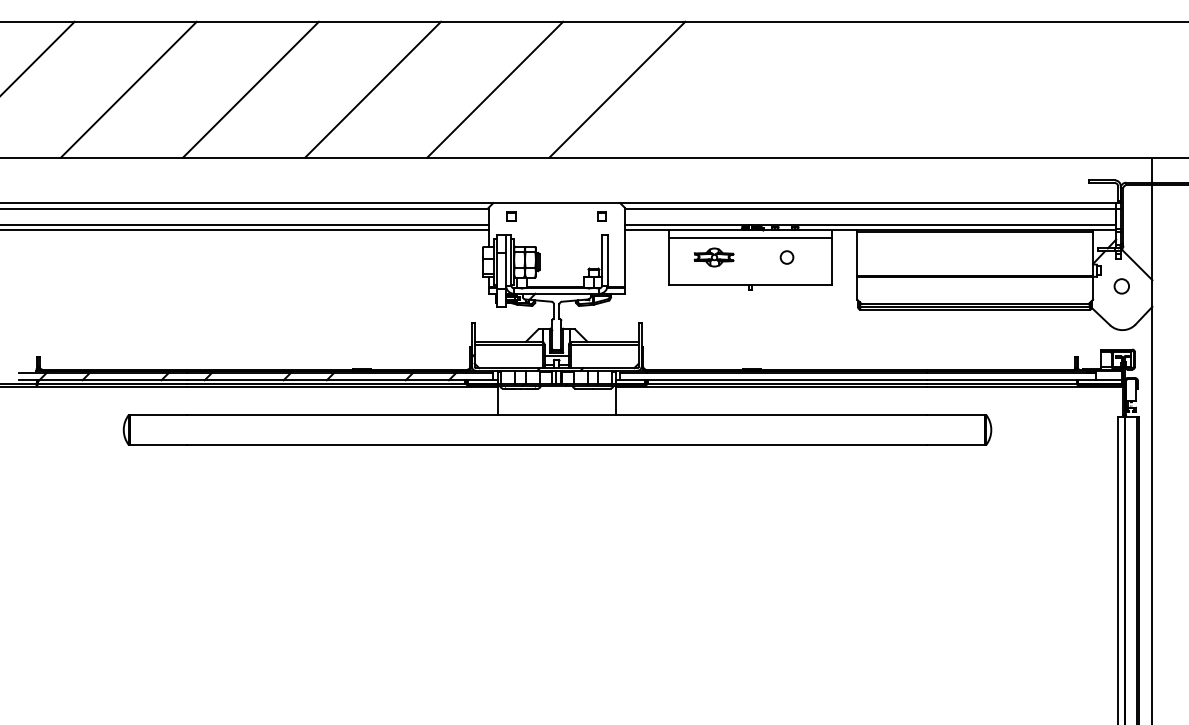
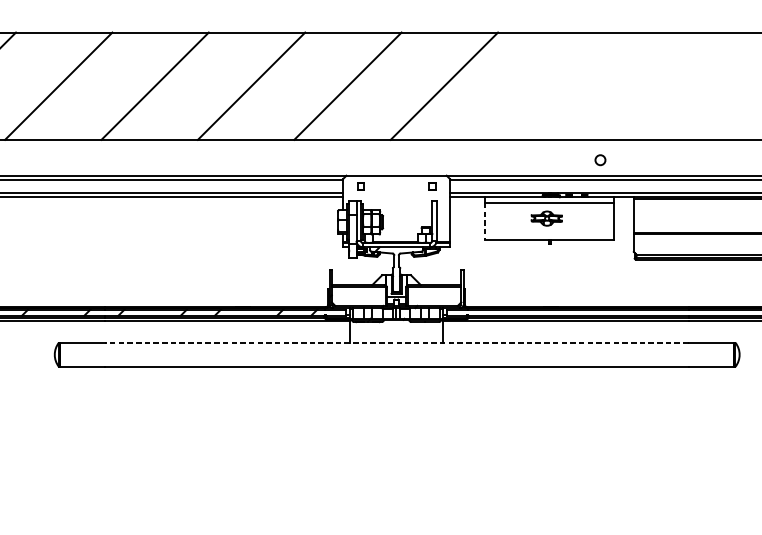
part: (713, 257) -> (546, 218), moved
circle: (786, 257) -> (600, 160), moved
line: (669, 261) -> (485, 221), solid -> dashed
line: (556, 414) -> (396, 342), solid -> dashed

